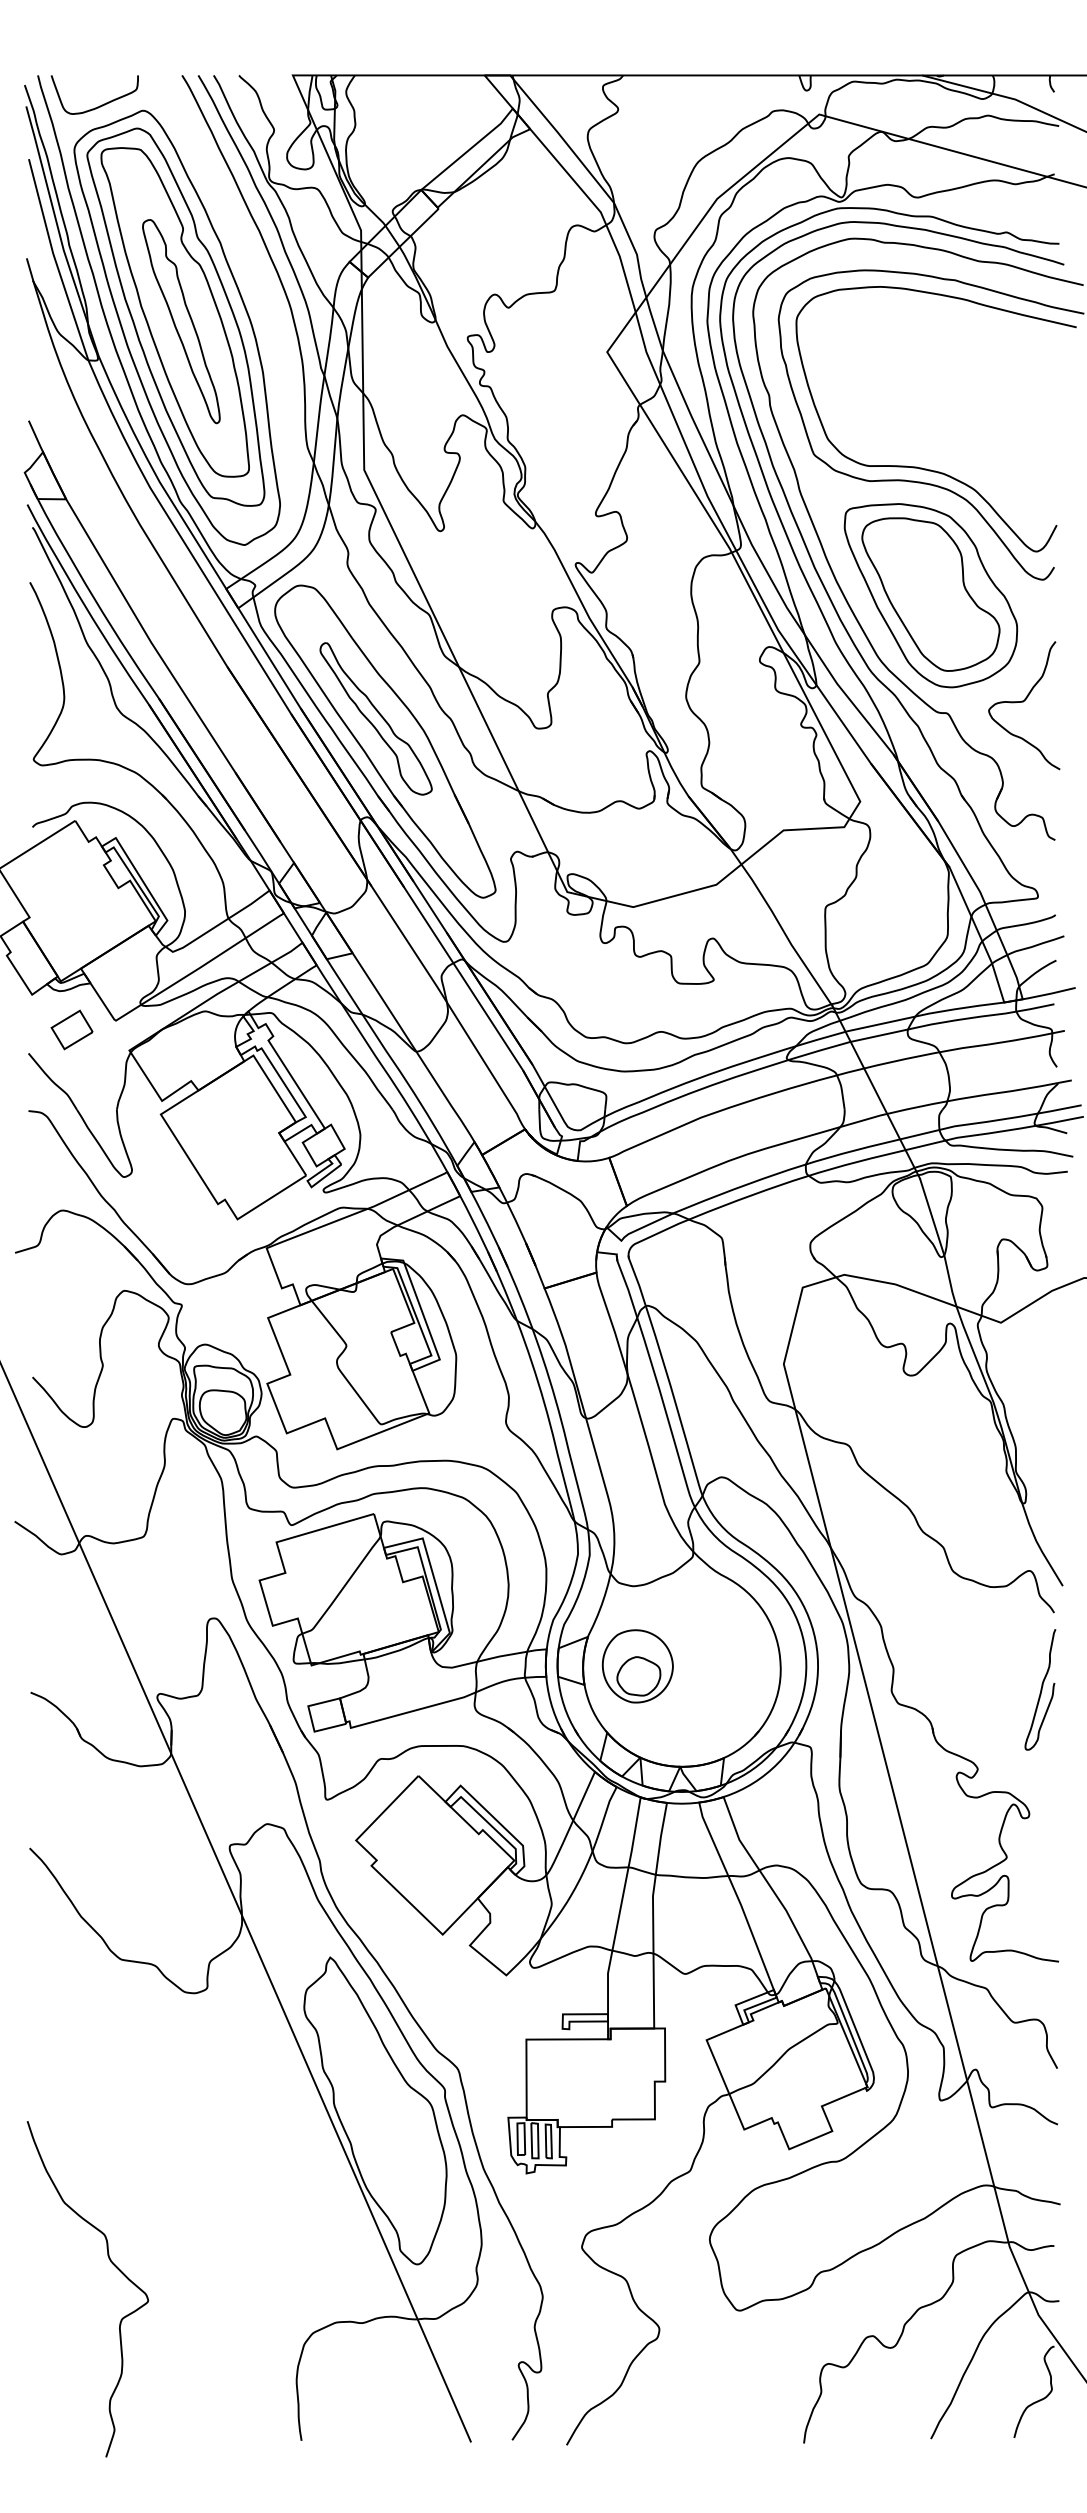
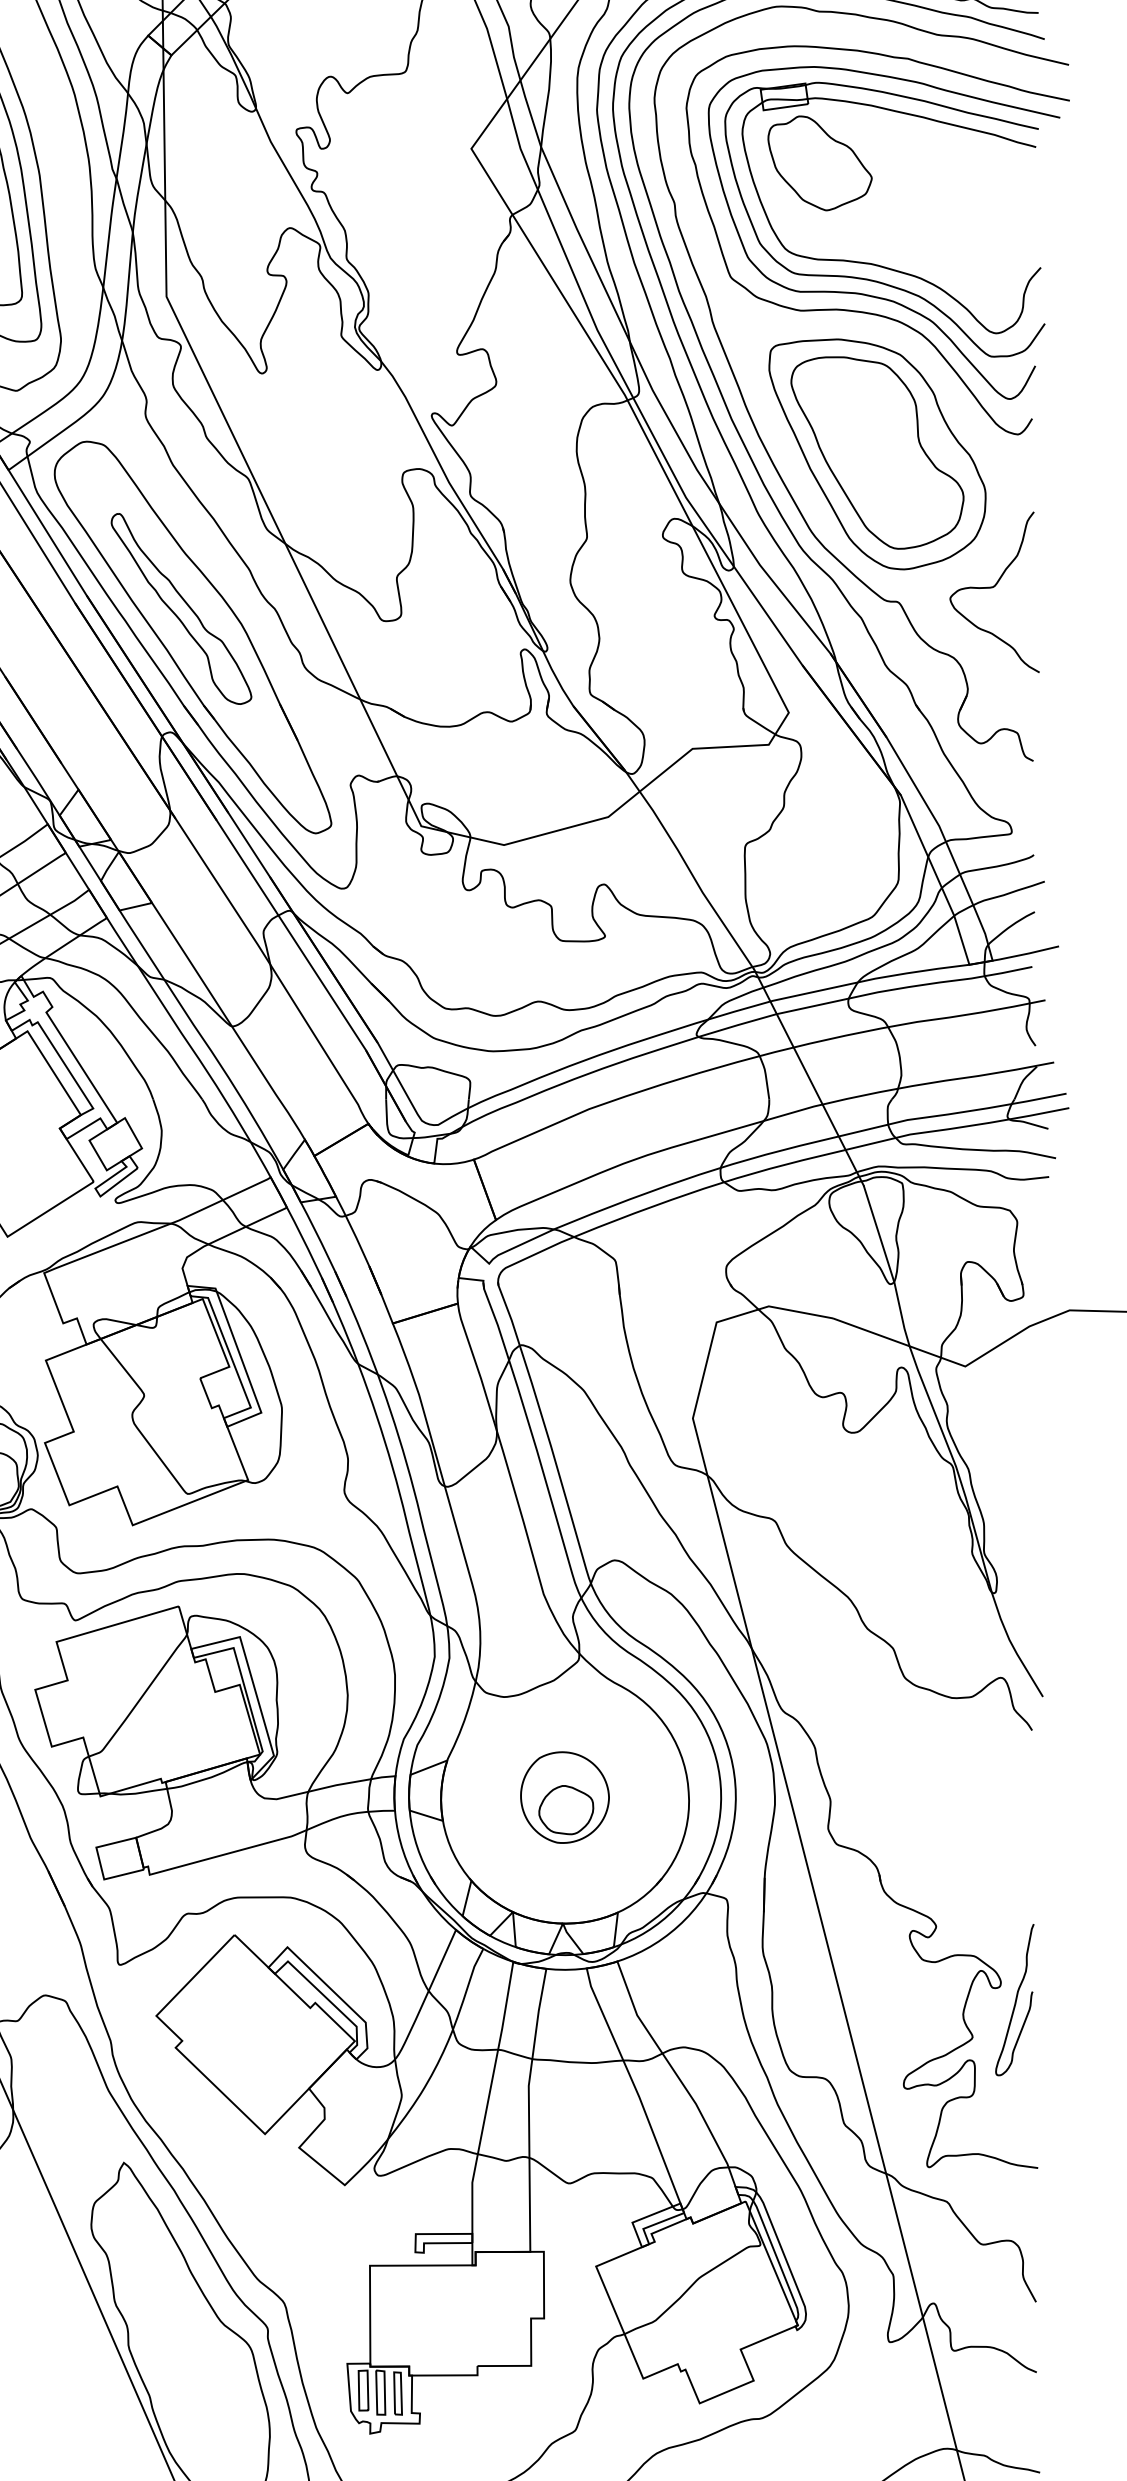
part: (921, 389) -> (865, 195), added
part: (637, 1666) -> (564, 1797), moved
curve: (1040, 1689) -> (1014, 1999), moved

